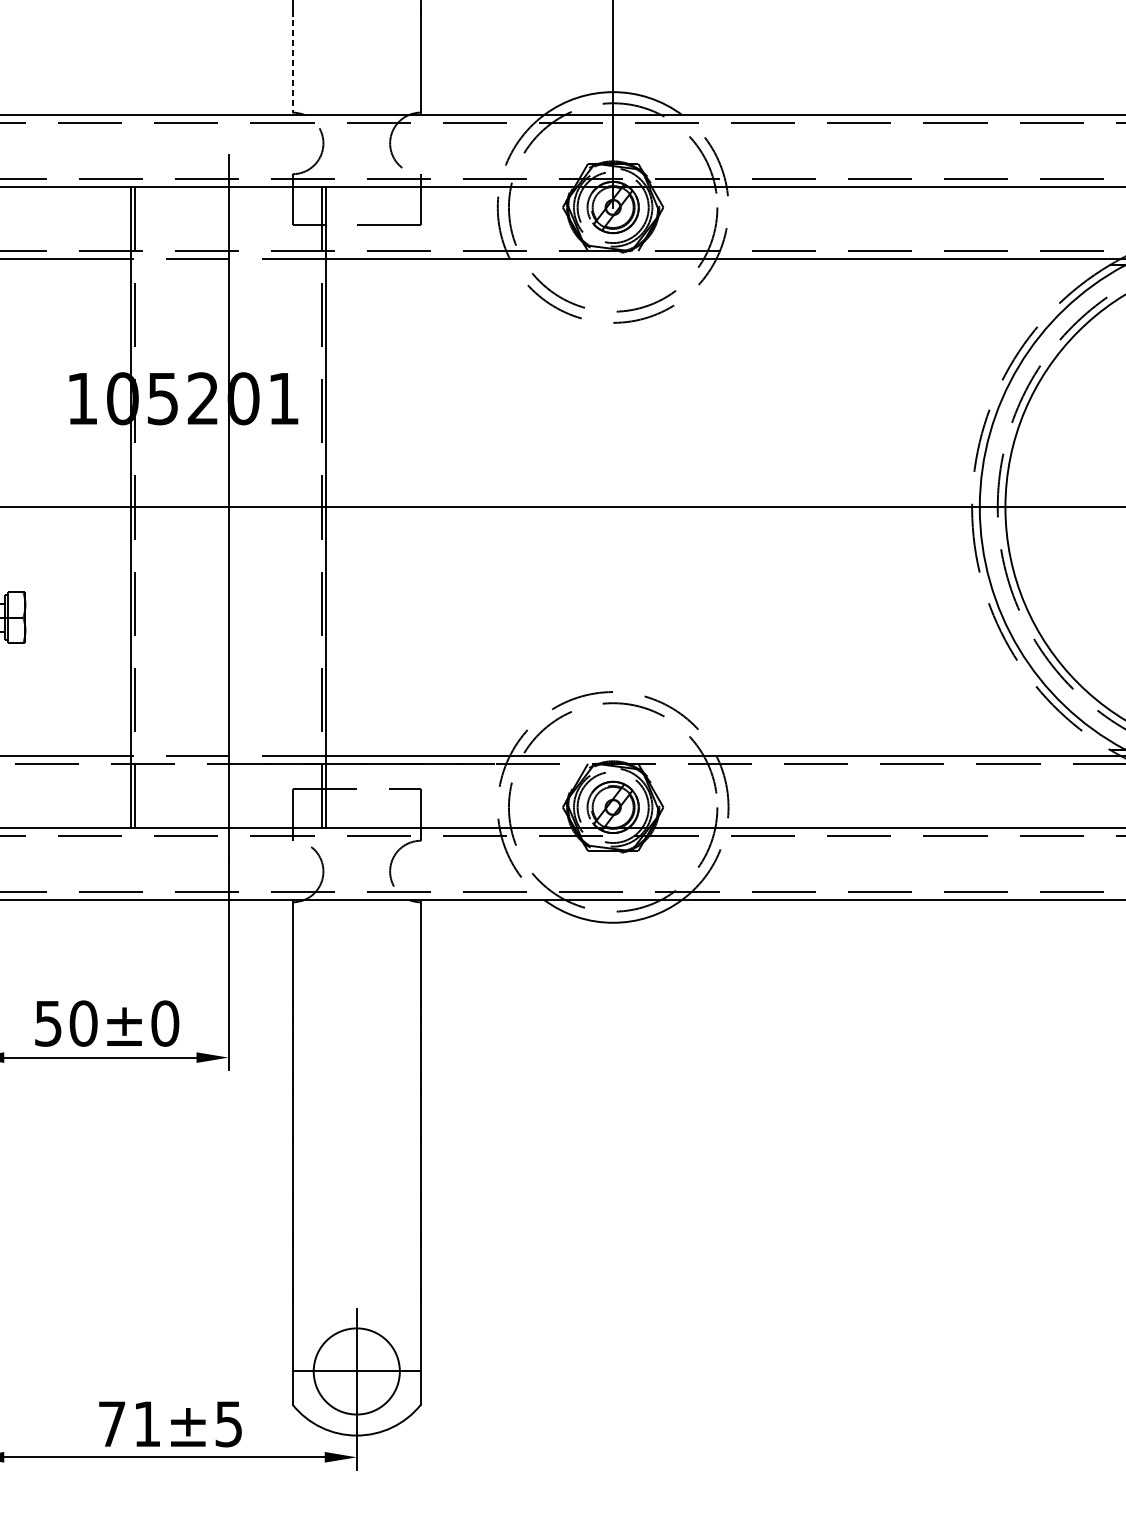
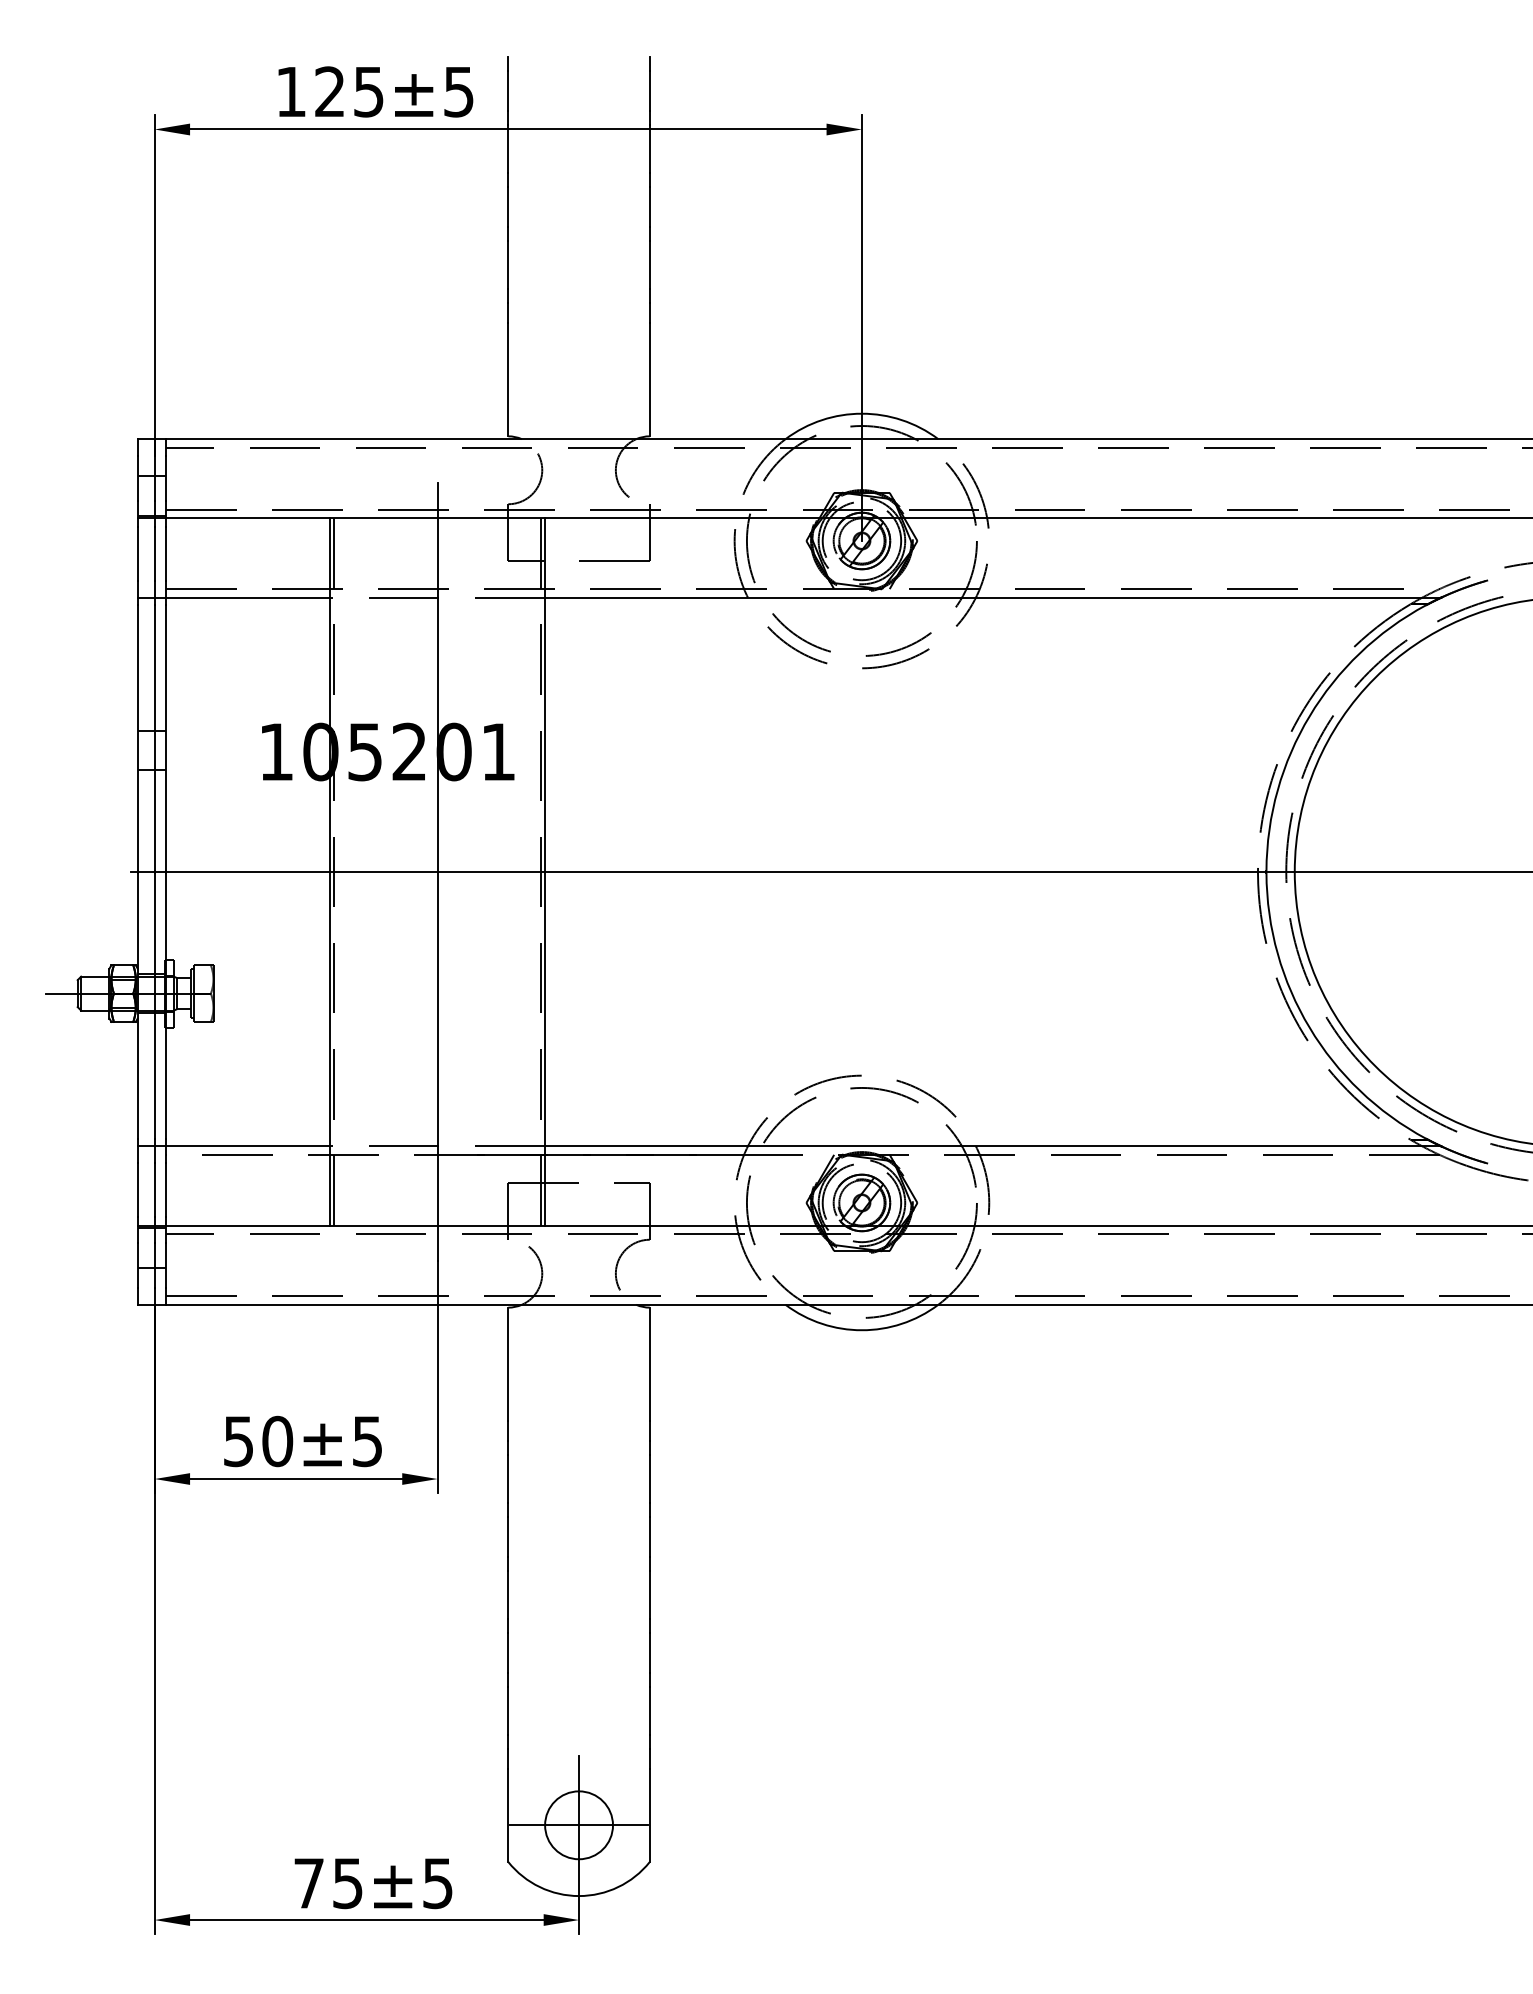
line: (292, 61) -> (508, 379), dashed -> solid
text: (165, 1023) -> (367, 1441), ±0 -> ±5
circle: (357, 1371) -> (579, 1825), size x0.71
text: (146, 1424) -> (347, 1883), 71 -> 75

